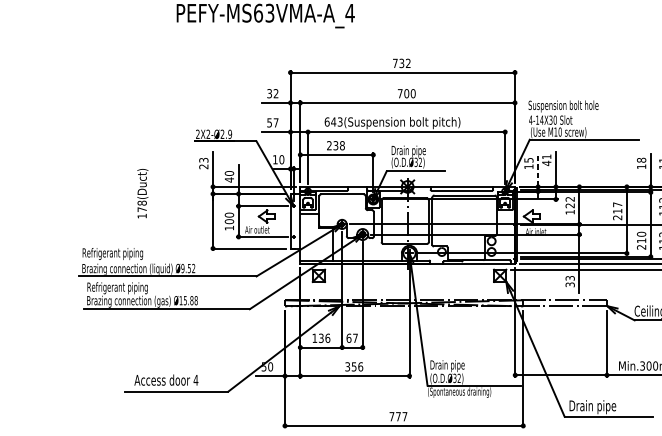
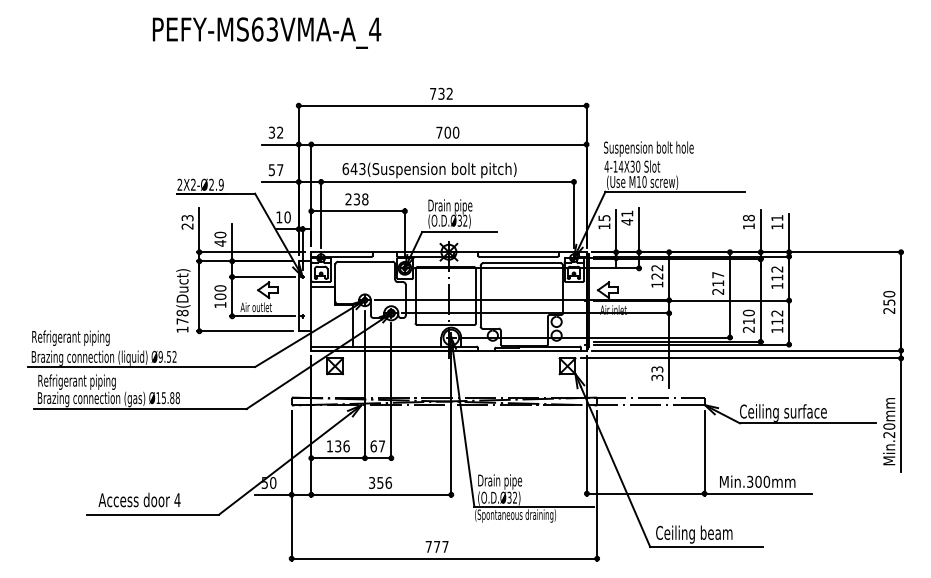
line: (538, 169) -> (616, 230), dashed -> solid
text: (142, 193) -> (183, 300), moved
text: (599, 407) -> (694, 534), Drain pipe -> Ceiling beam

